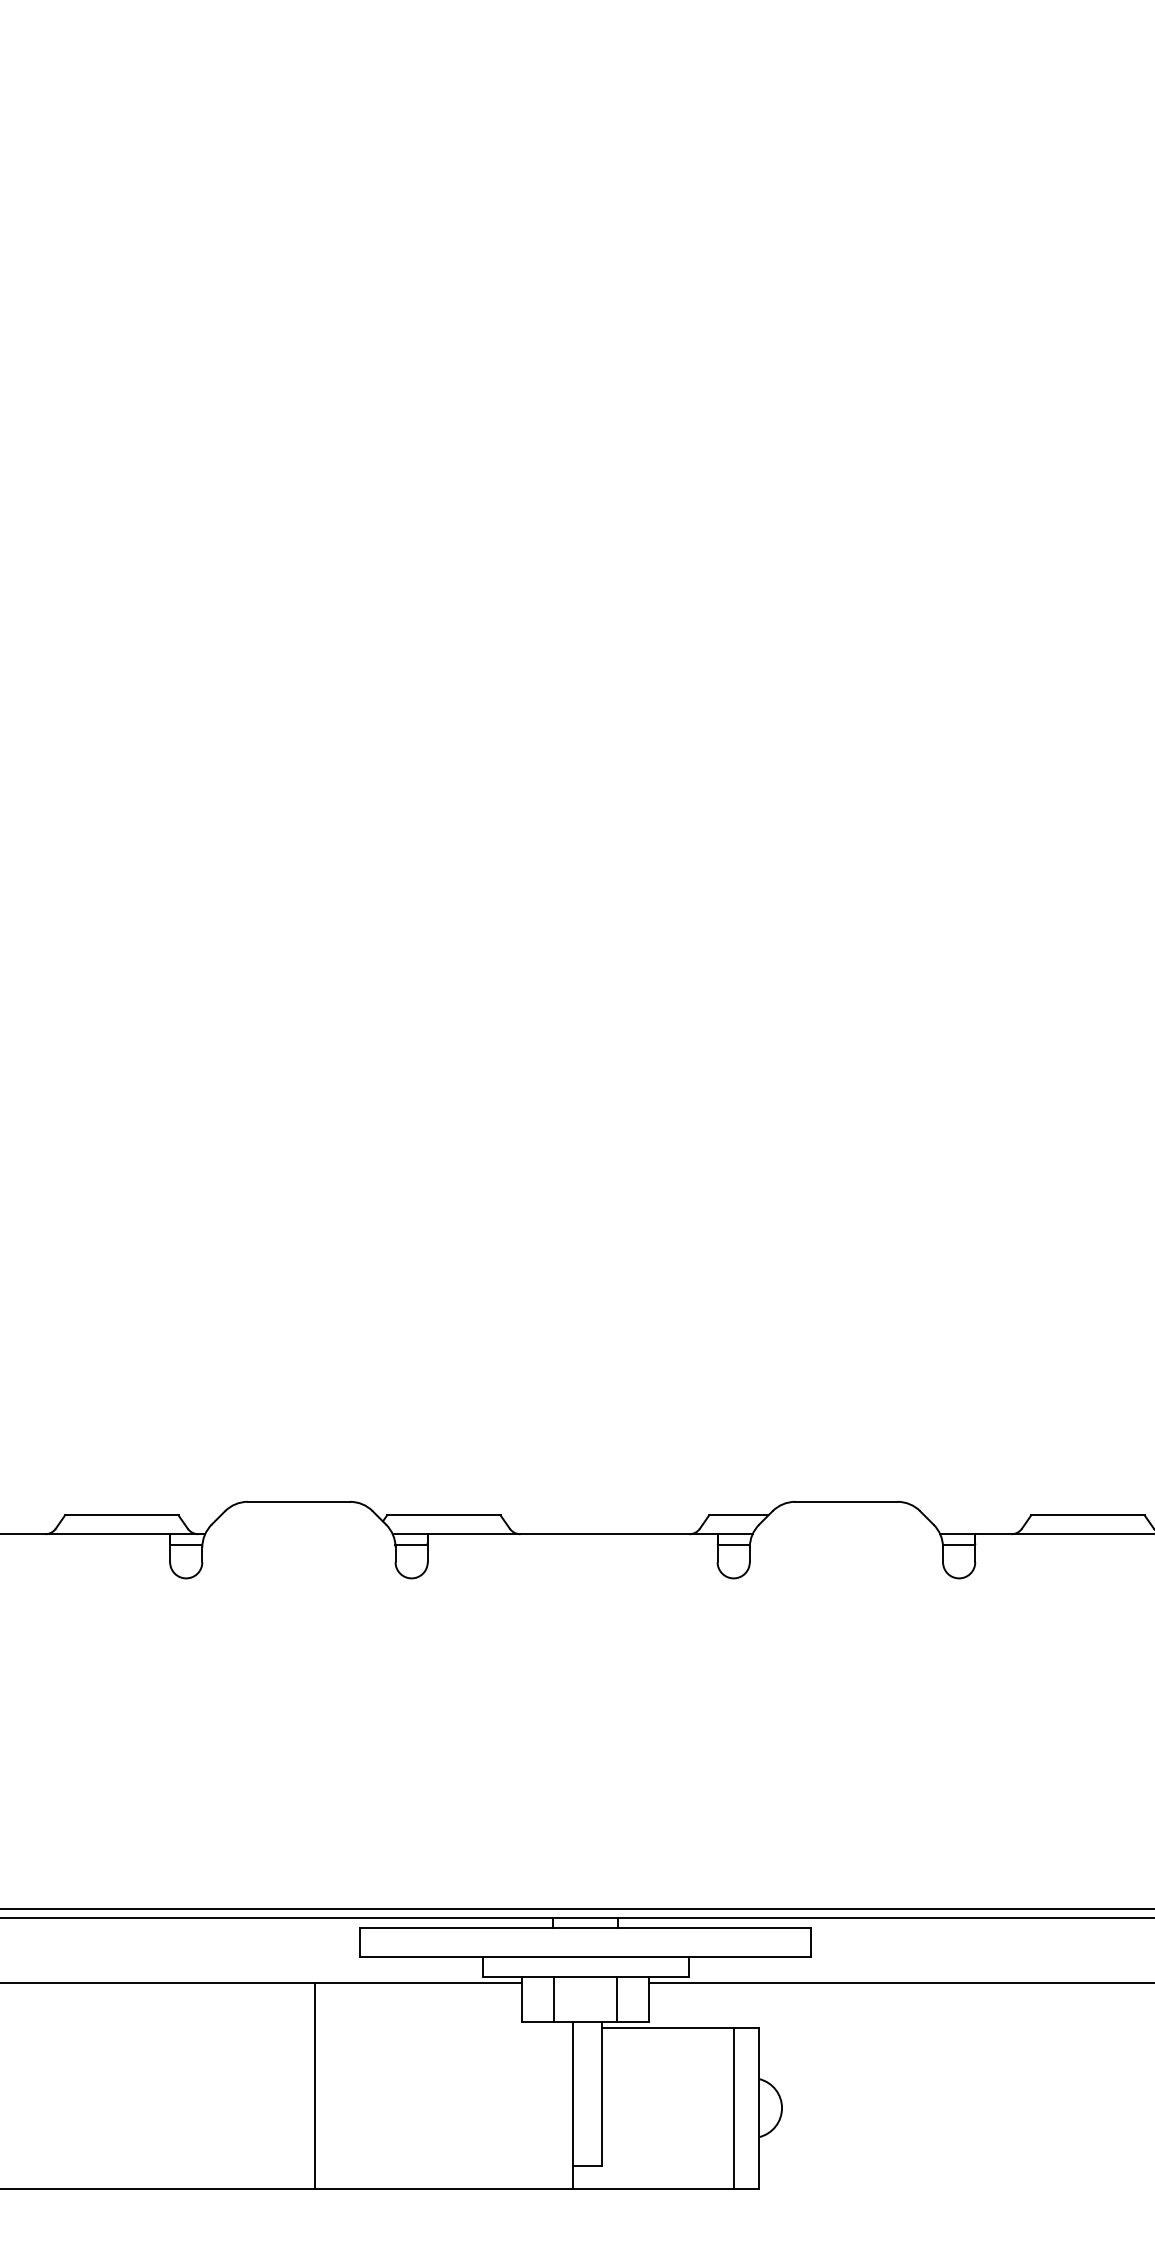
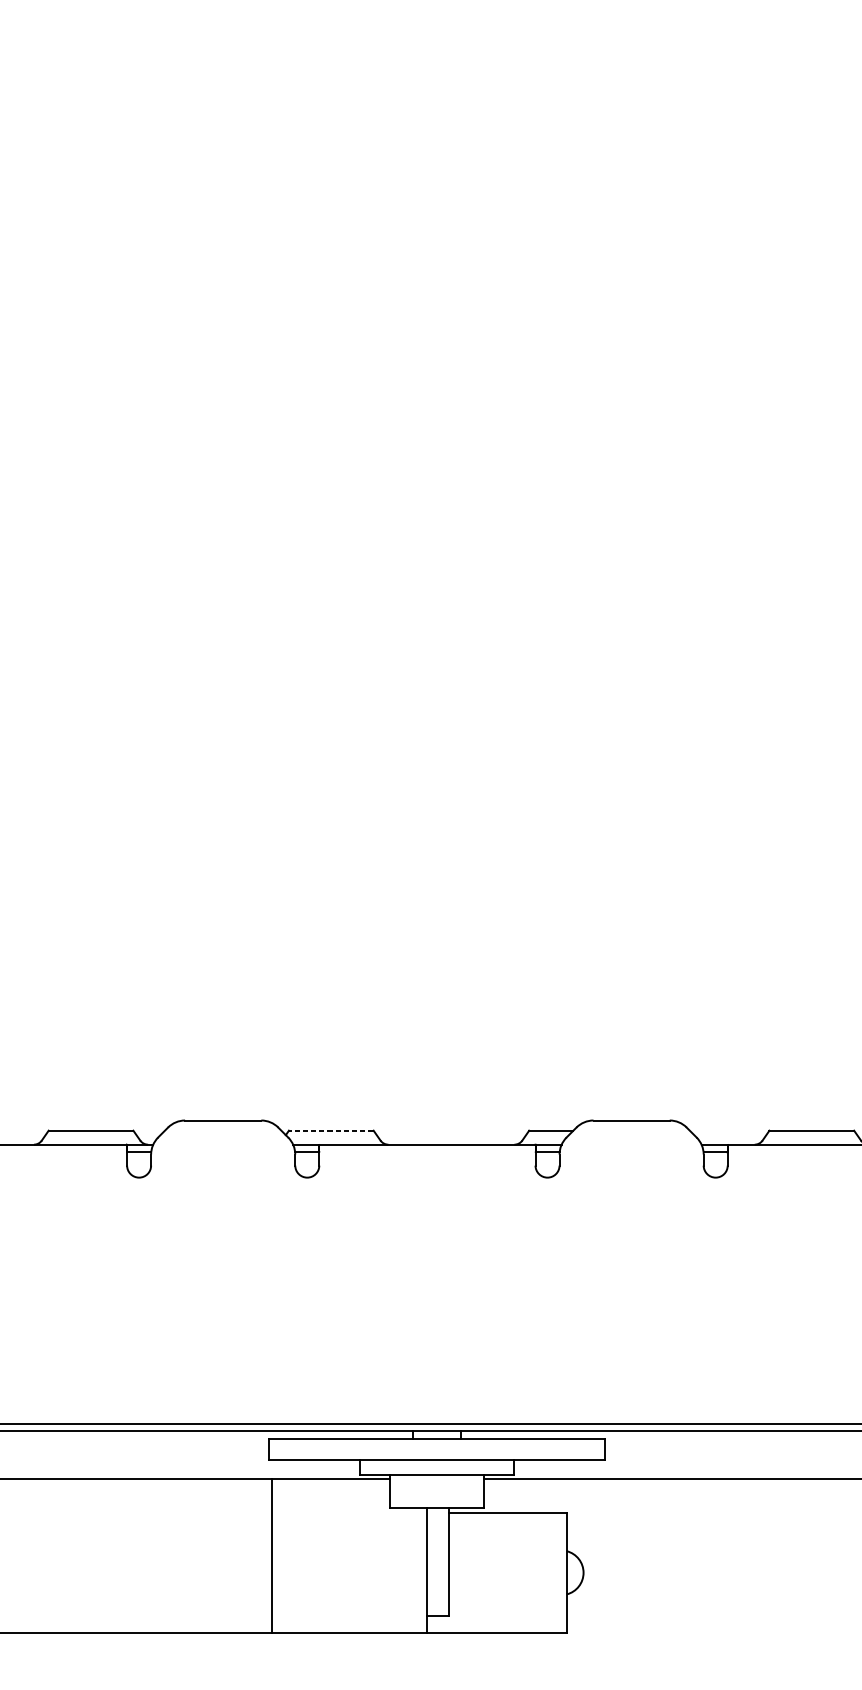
line: (443, 1515) -> (331, 1130), solid -> dashed
line: (553, 1998) -> (413, 1491), removed
line: (617, 1998) -> (460, 1491), removed
line: (315, 2085) -> (272, 1555), moved
line: (733, 2107) -> (547, 1572), removed

